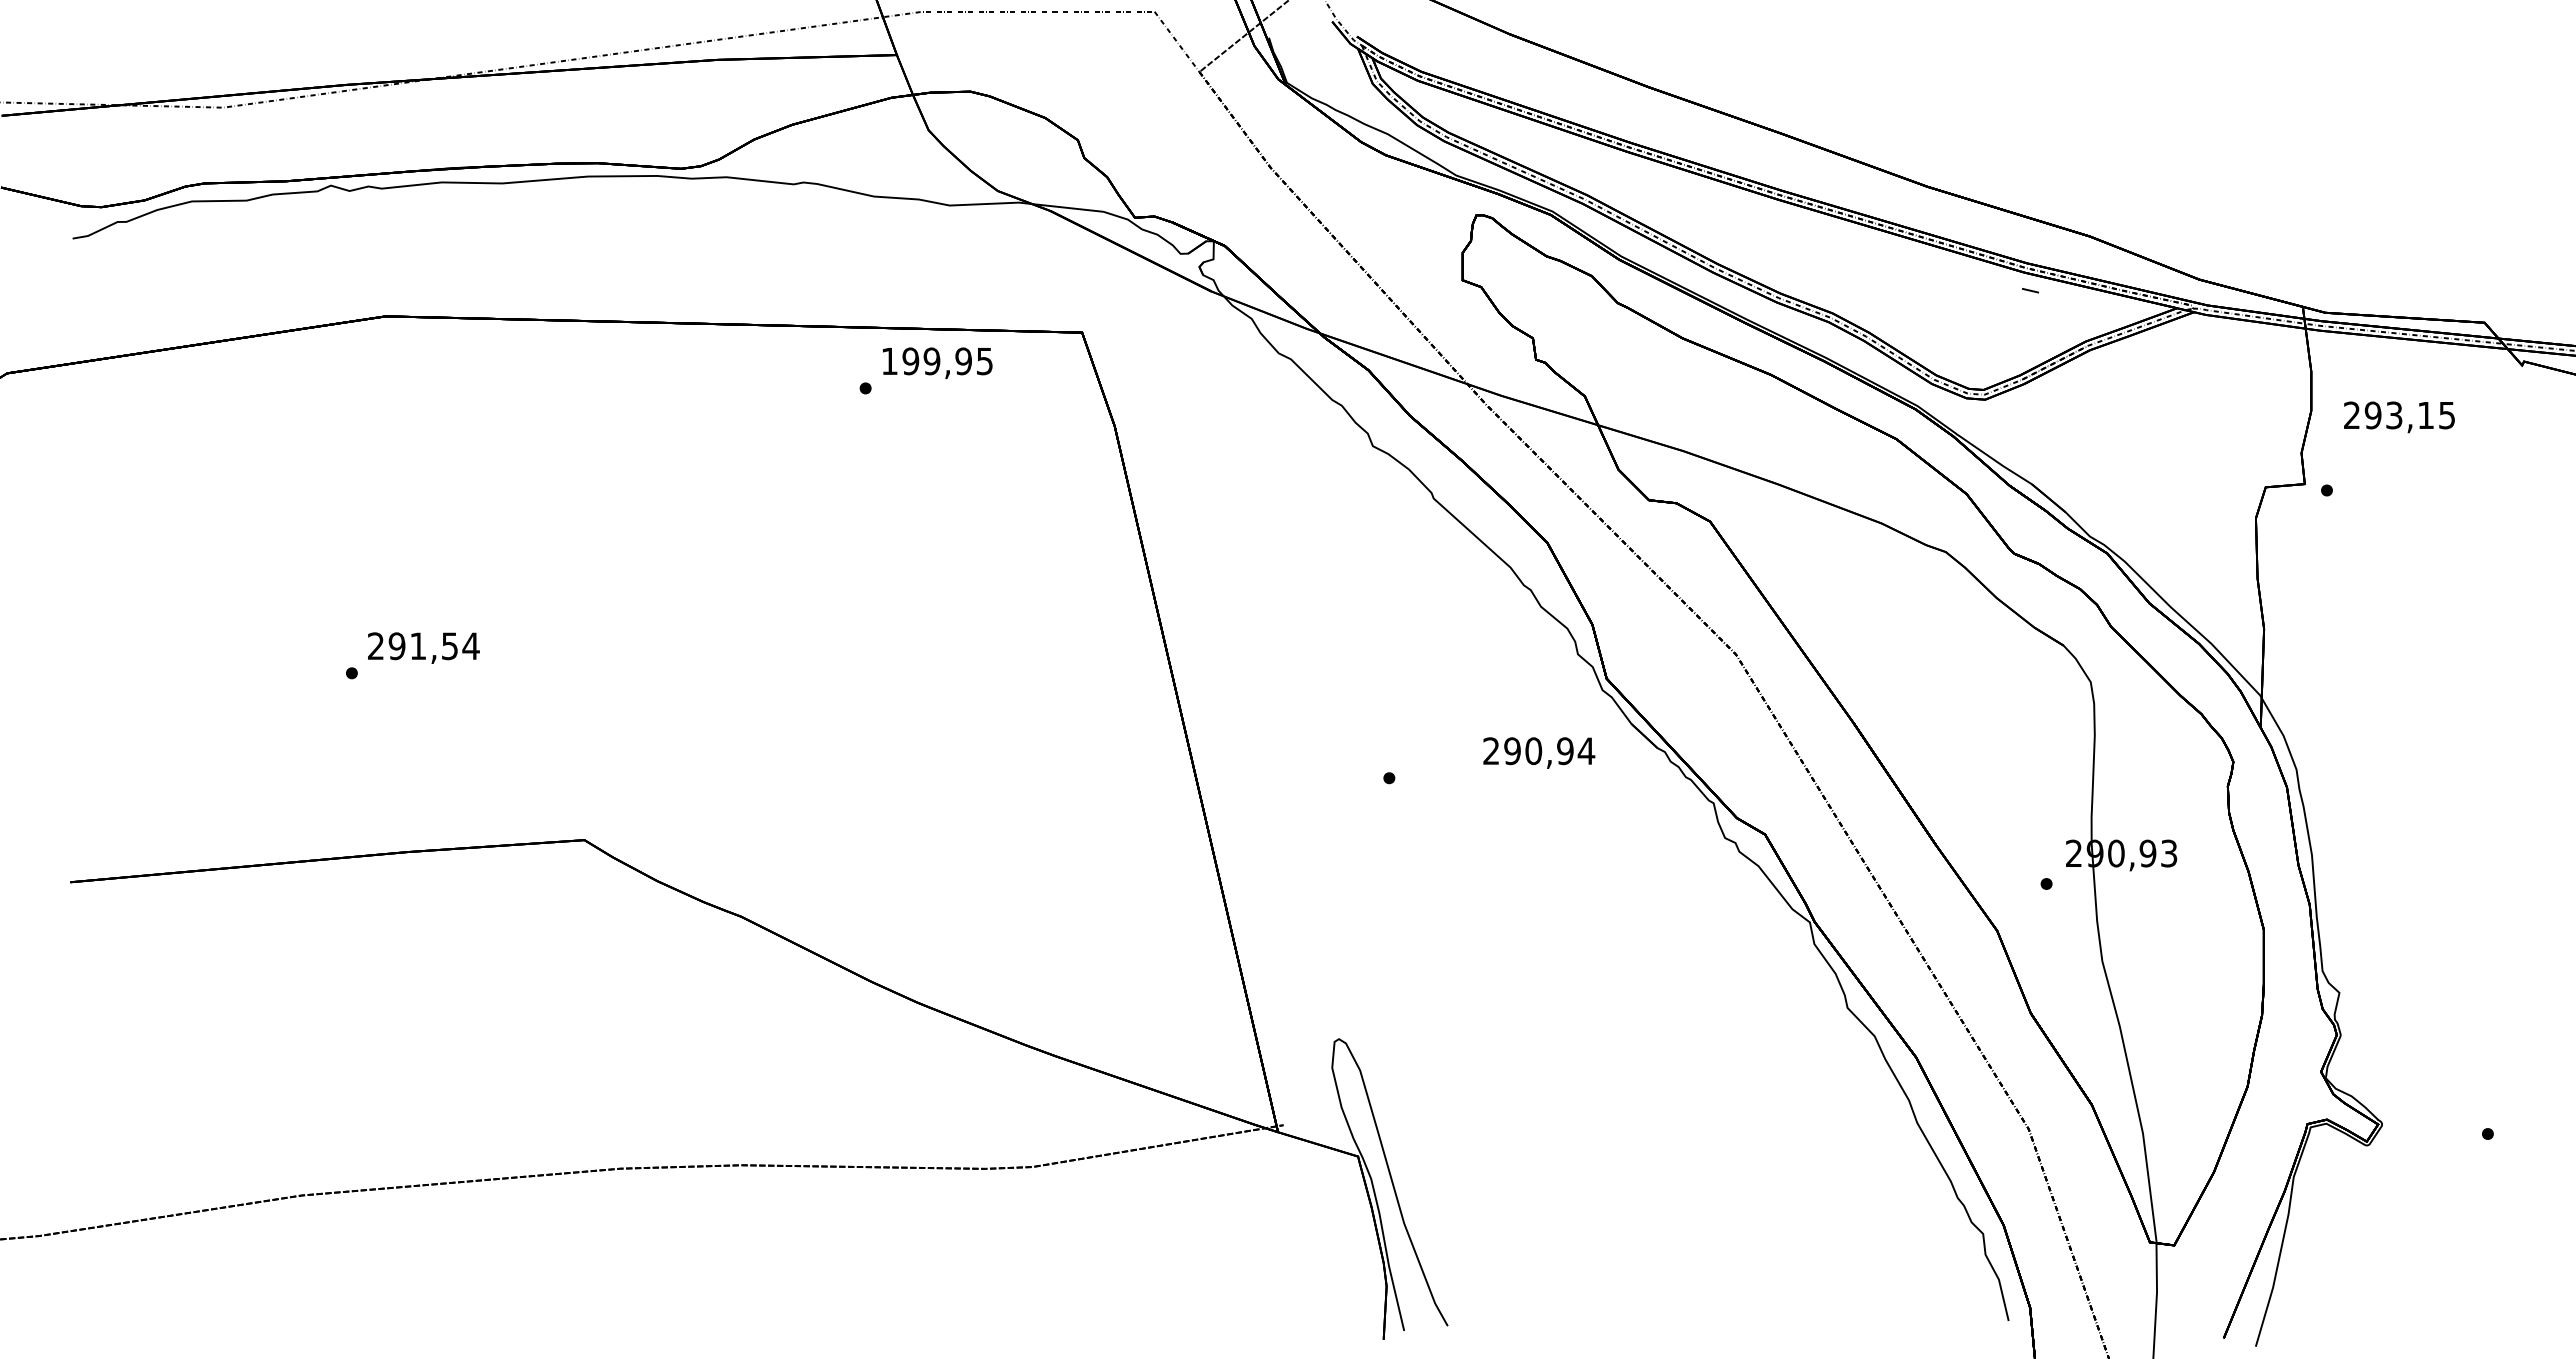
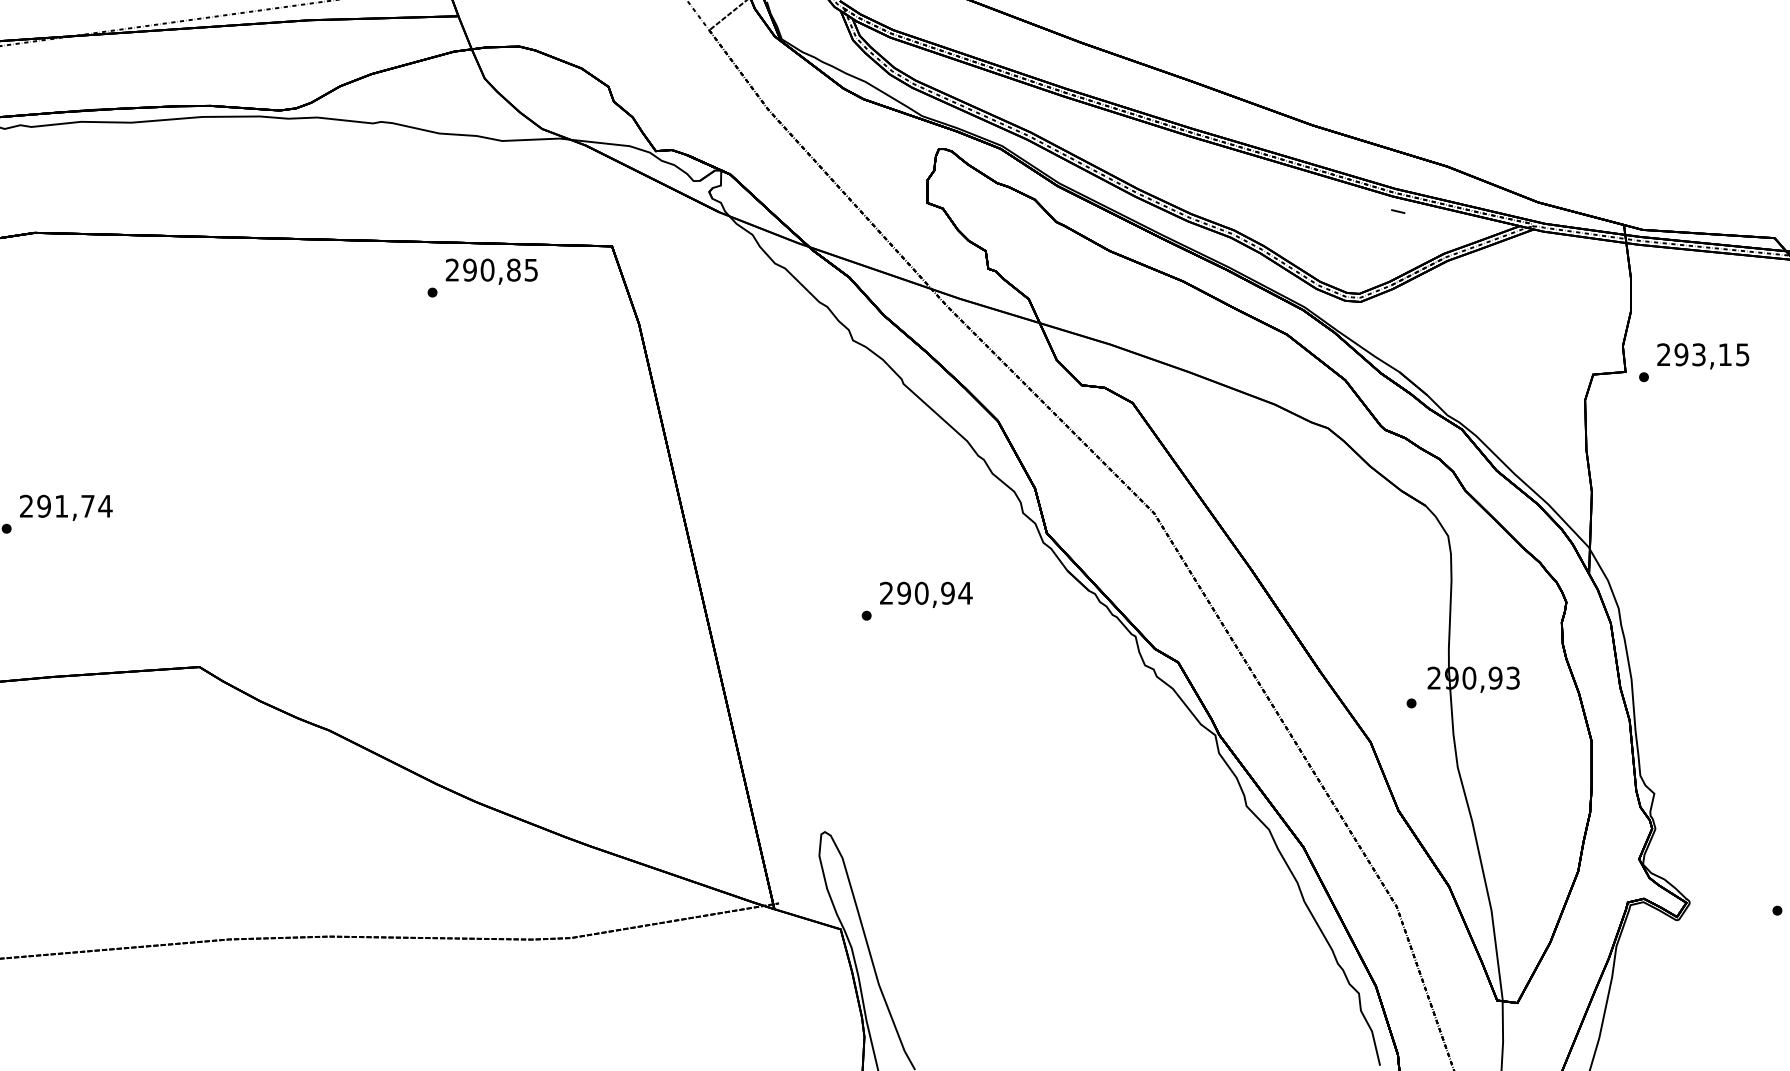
text: (926, 361) -> (483, 270), 199,95 -> 290,85
text: (2399, 417) -> (1703, 356), moved
text: (449, 646) -> (87, 506), 291,54 -> 291,74
text: (1539, 752) -> (926, 594), moved

